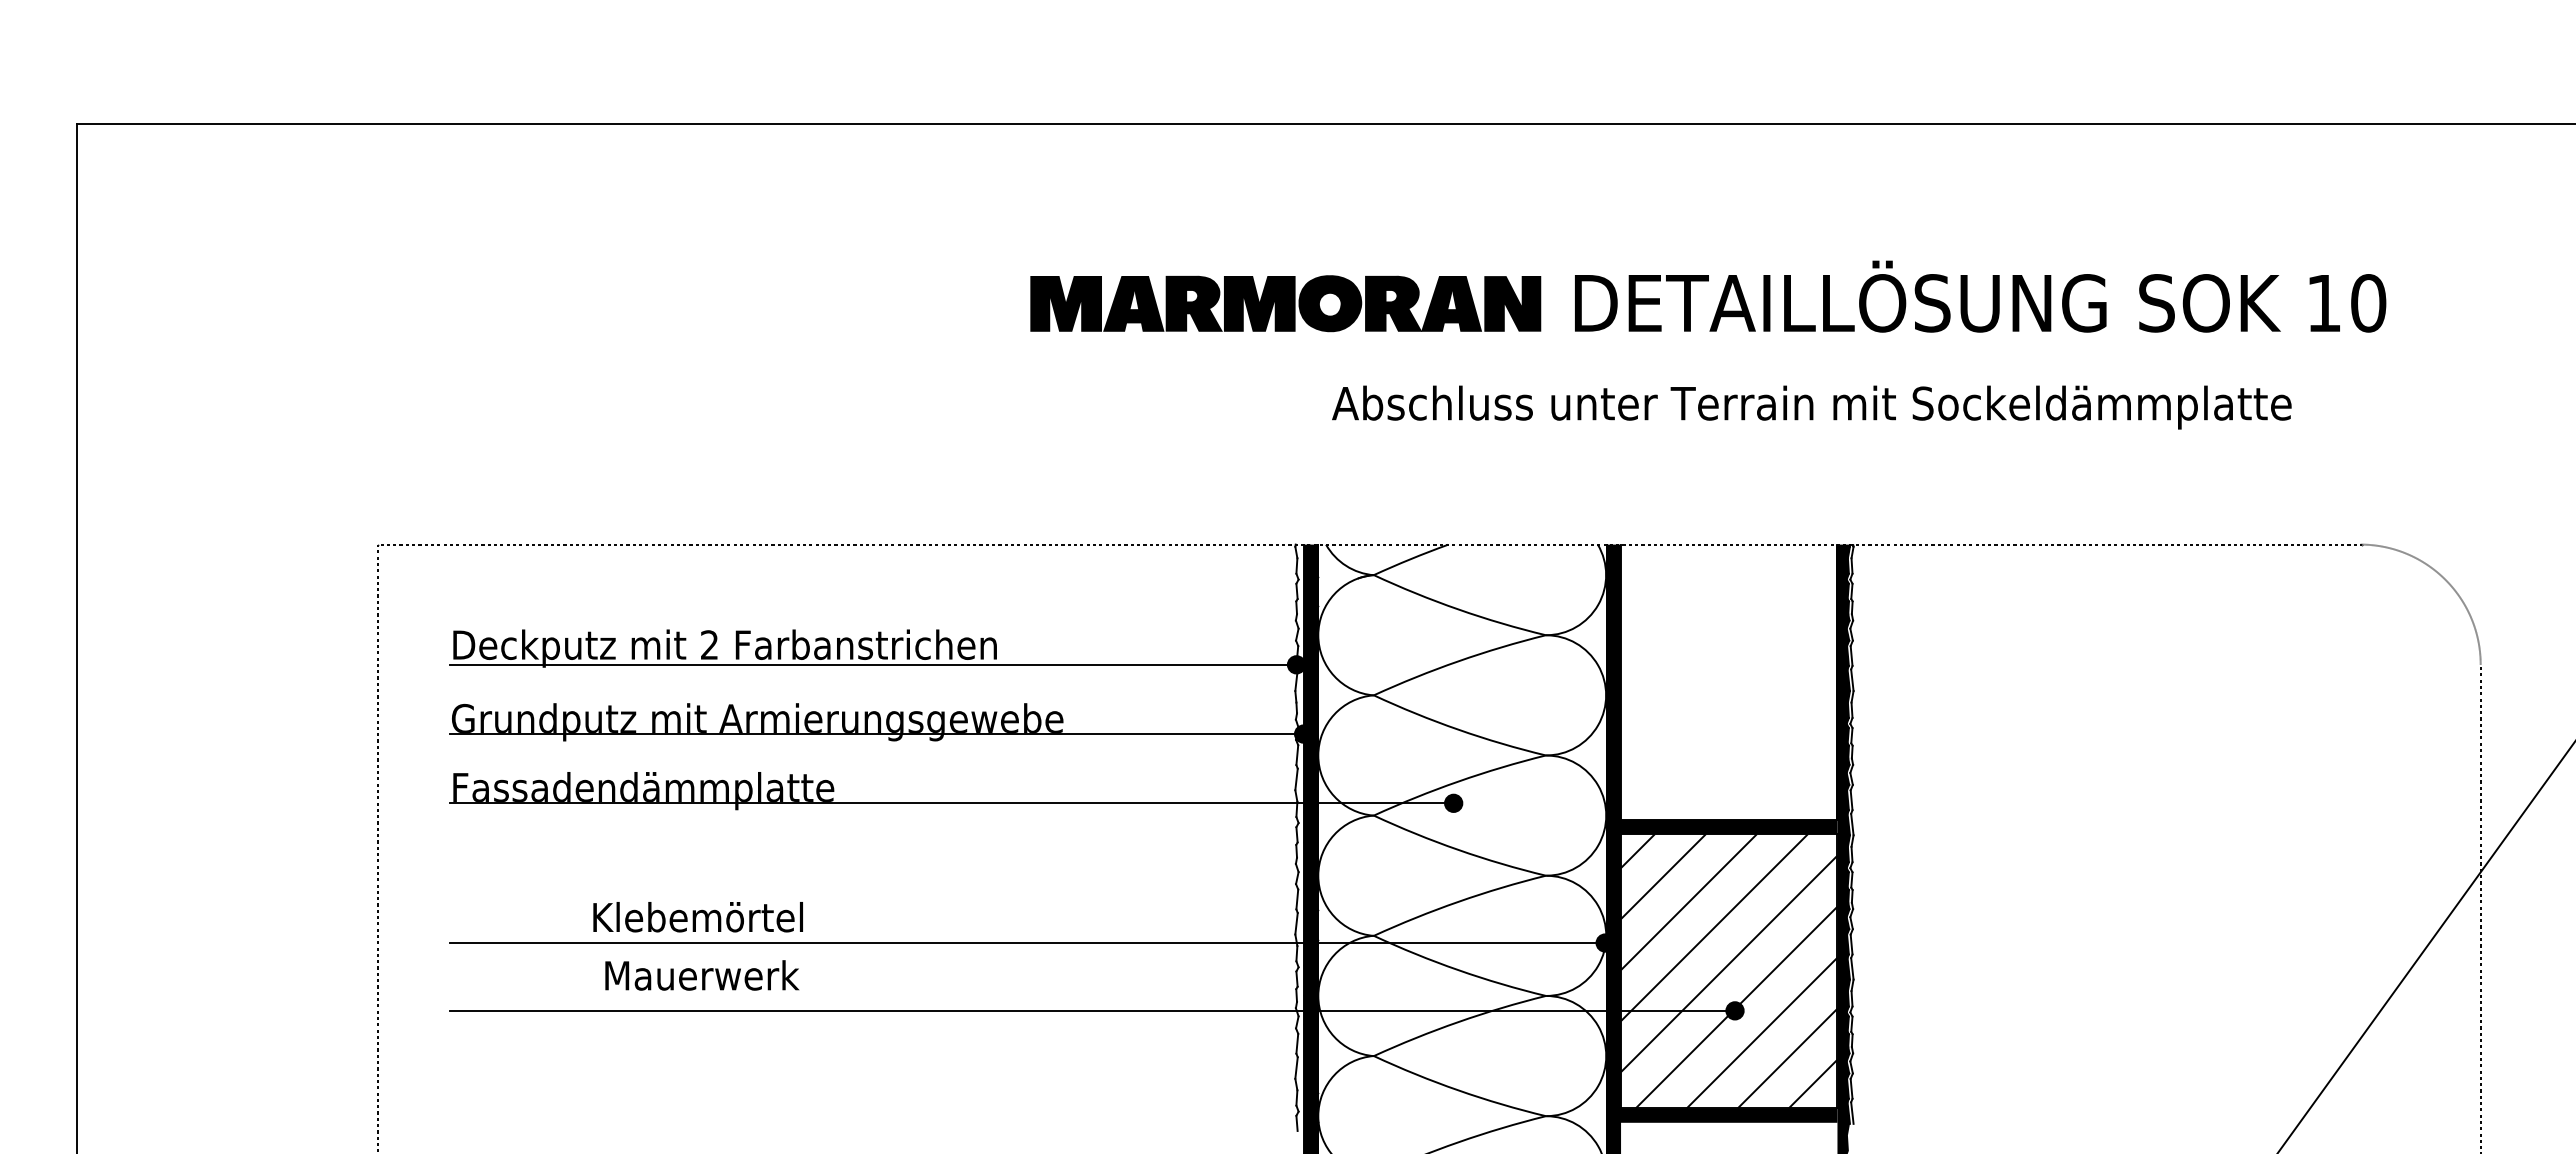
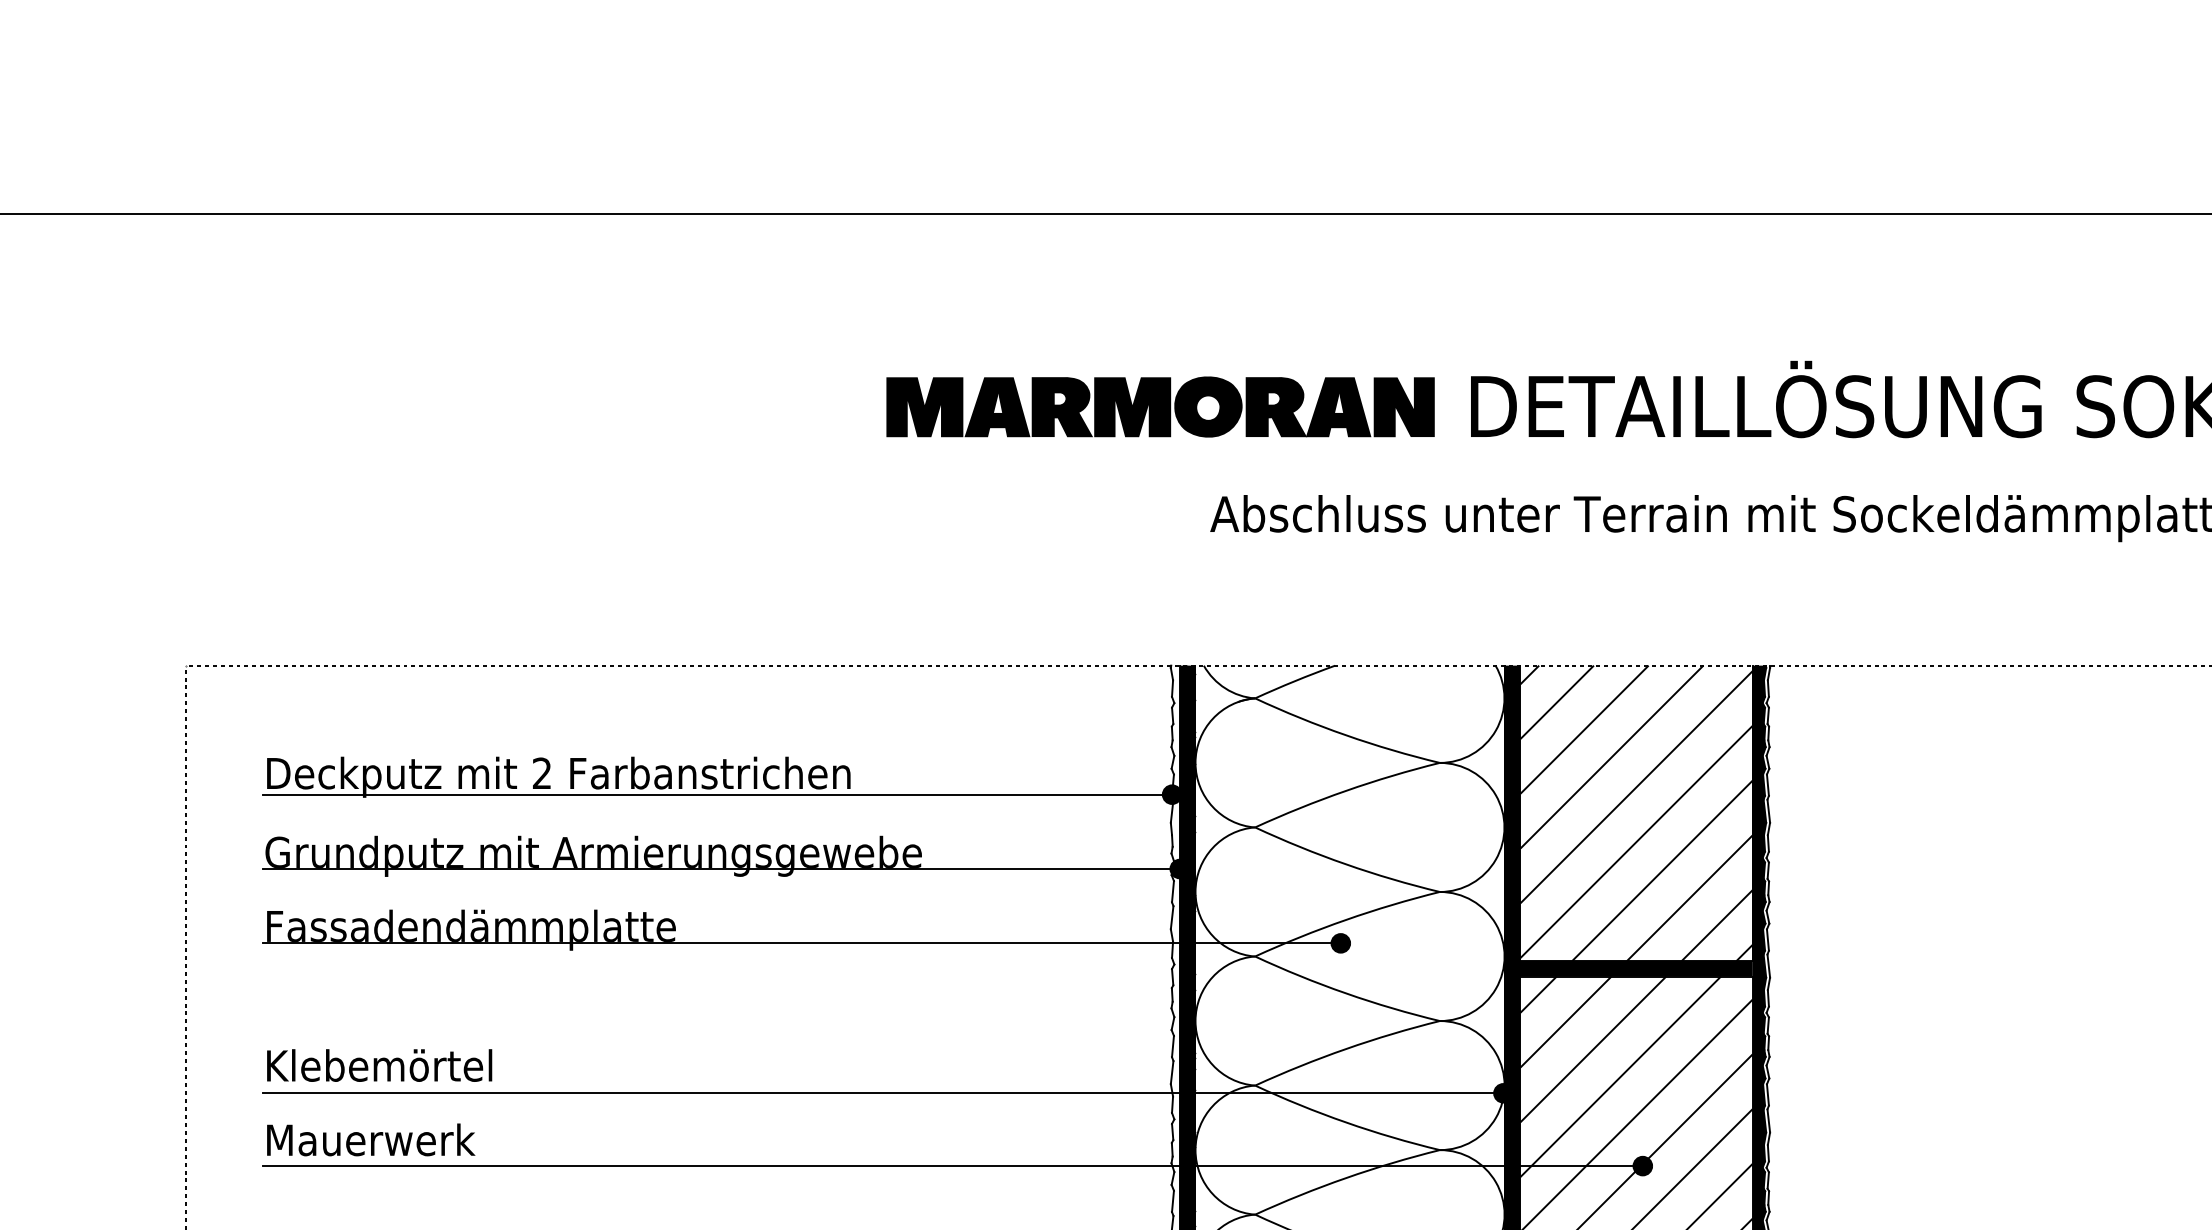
hatch: (1729, 681) -> (1636, 812), added
text: (697, 917) -> (378, 1065), moved
text: (702, 975) -> (371, 1139), moved

